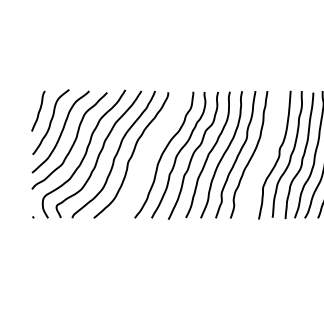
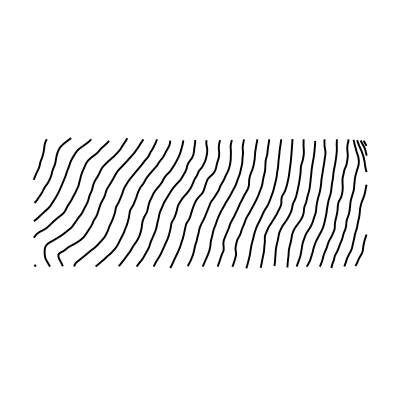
curve: (148, 154) -> (150, 202), added
curve: (264, 157) -> (266, 205), added

